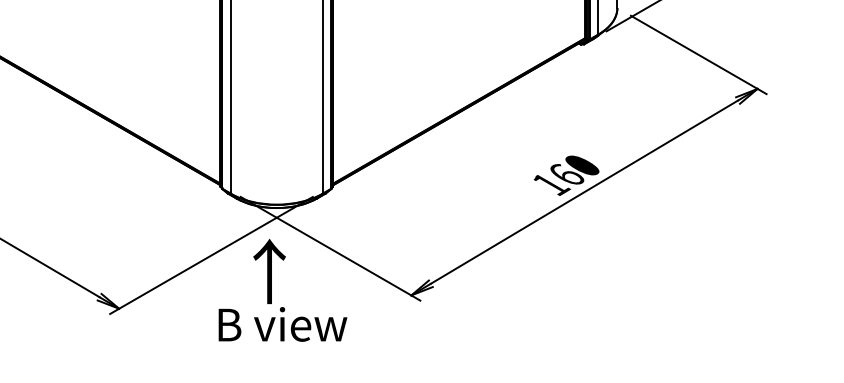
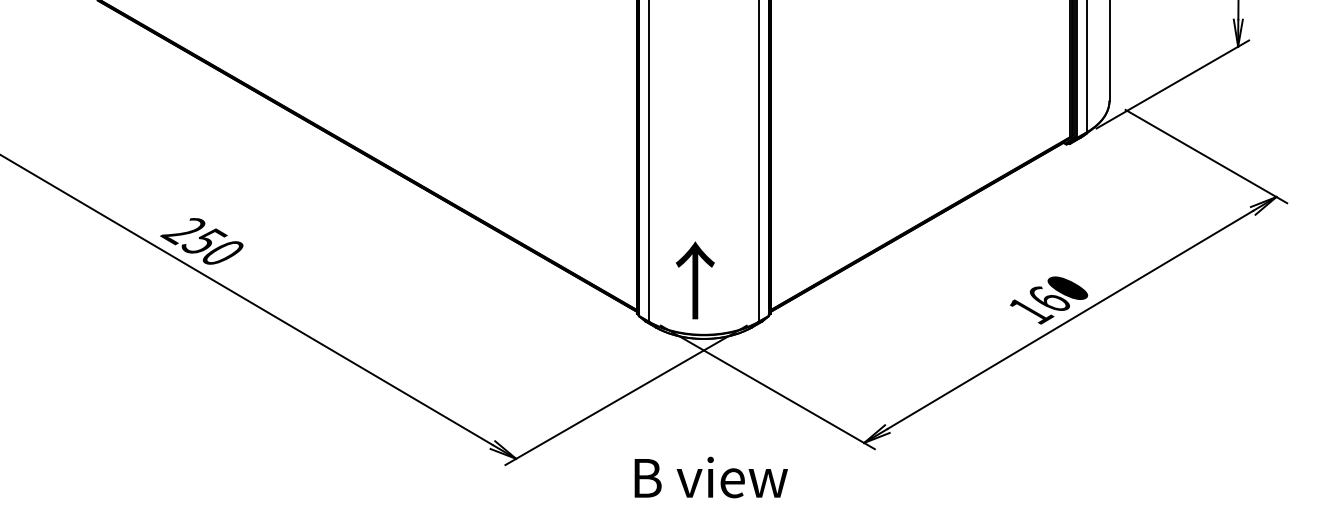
text: (269, 271) -> (695, 280), moved

